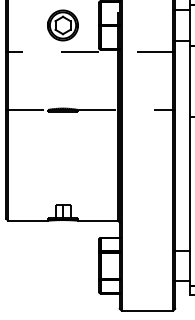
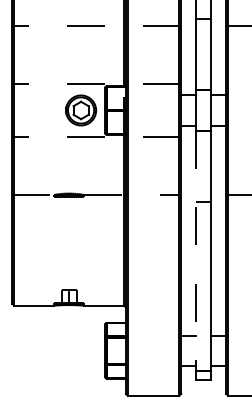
part: (63, 25) -> (81, 110), moved
line: (190, 166) -> (196, 251), solid -> dashed

